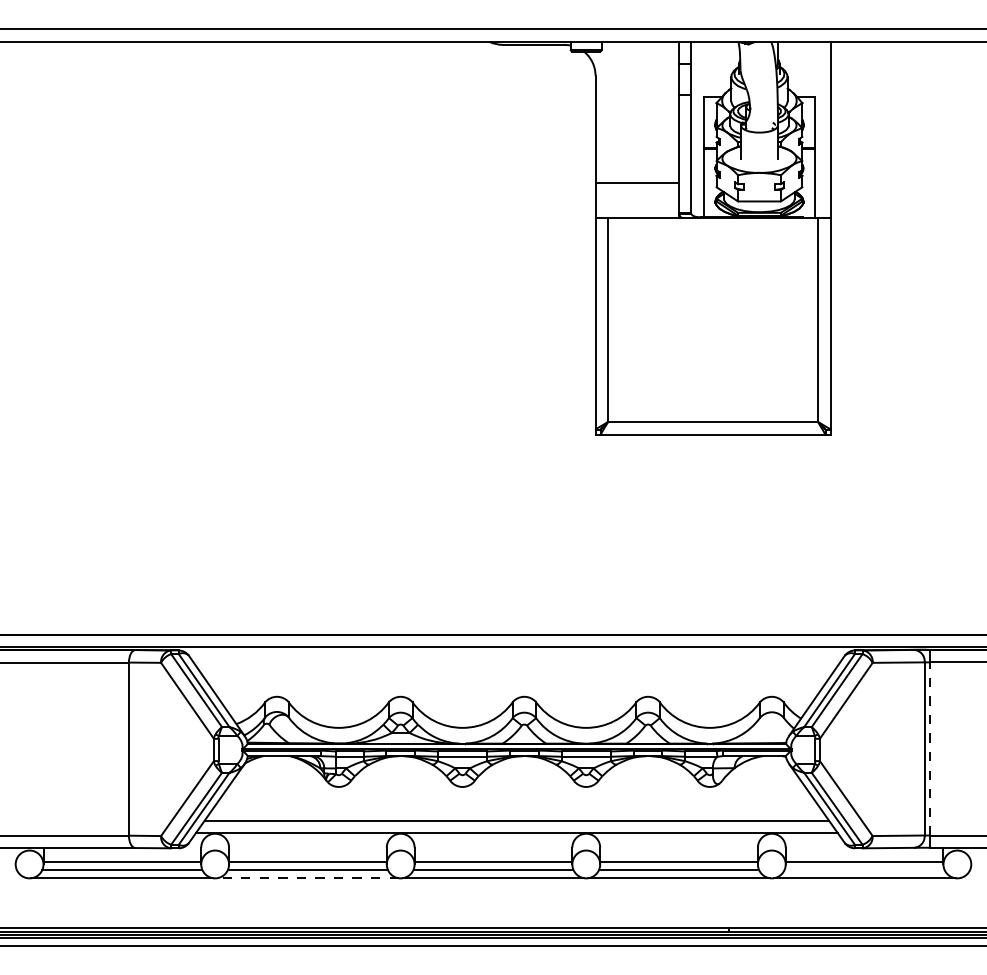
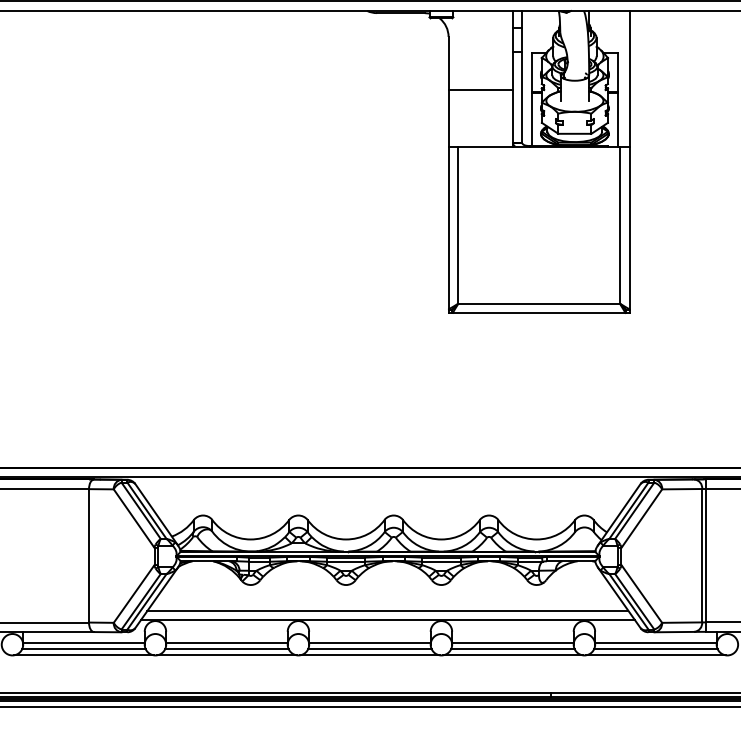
line: (637, 183) -> (480, 89), moved
line: (929, 748) -> (705, 555), dashed -> solid
line: (864, 869) -> (655, 648), added
line: (307, 878) -> (226, 655), dashed -> solid

